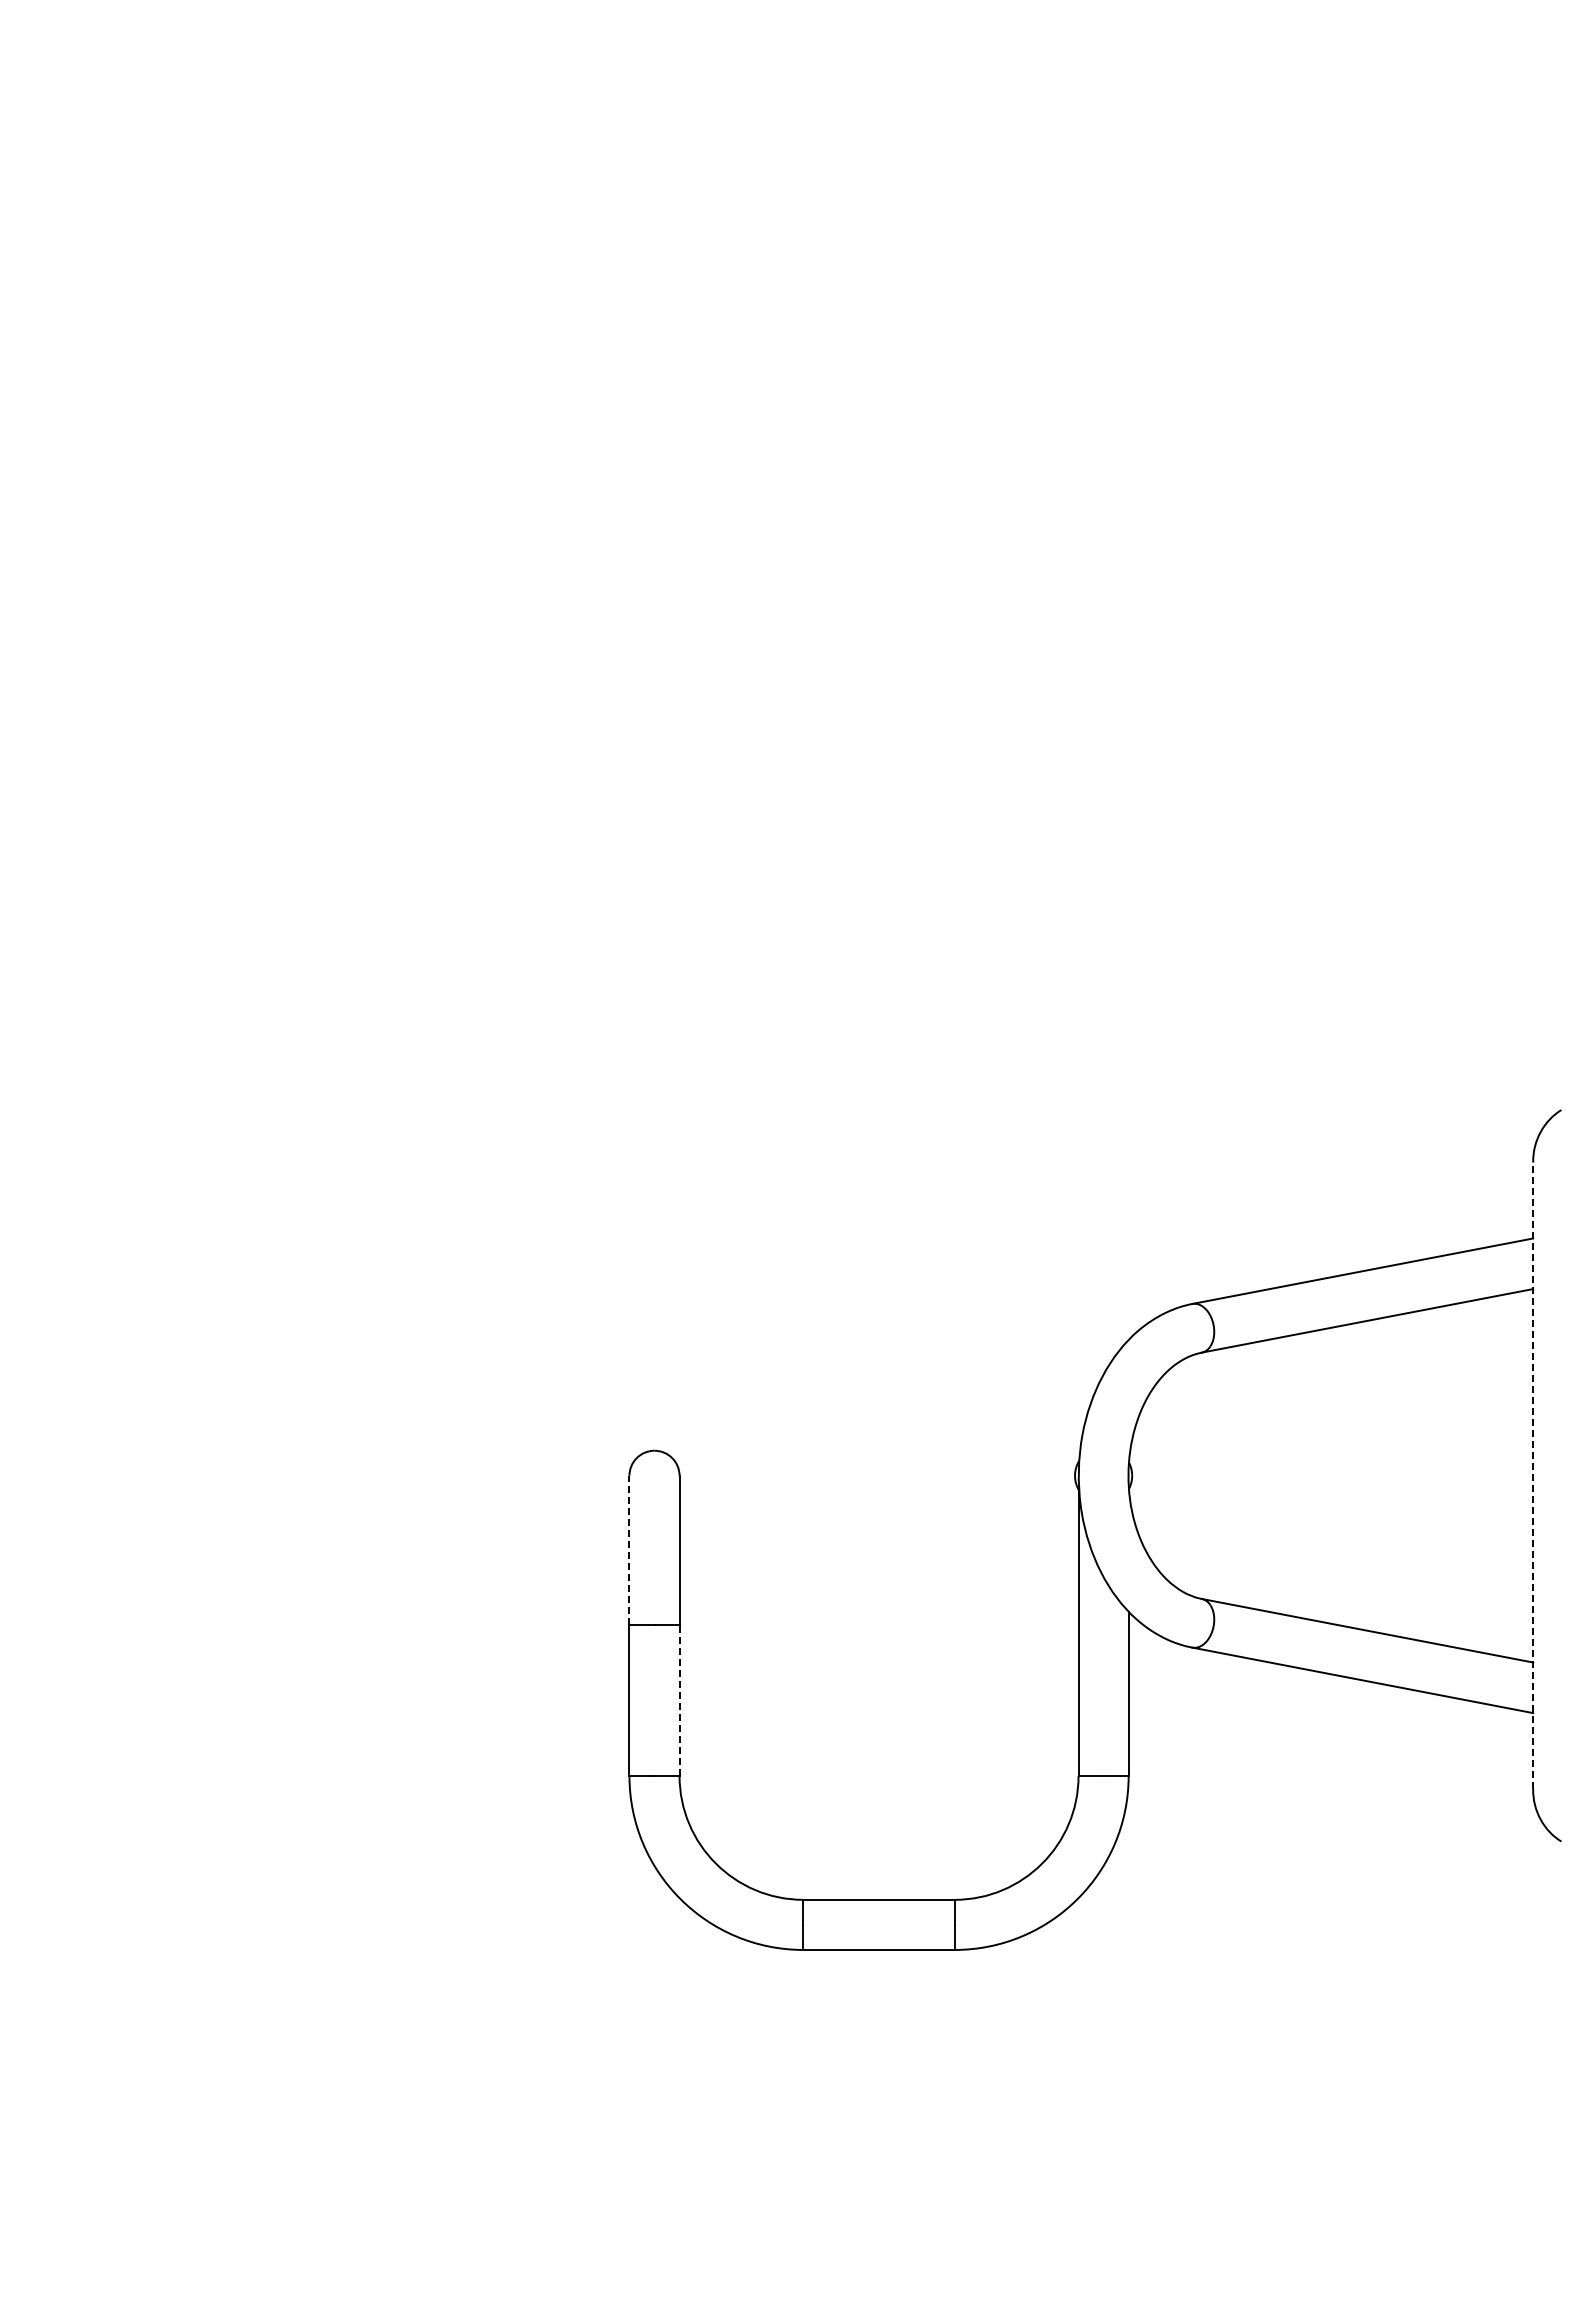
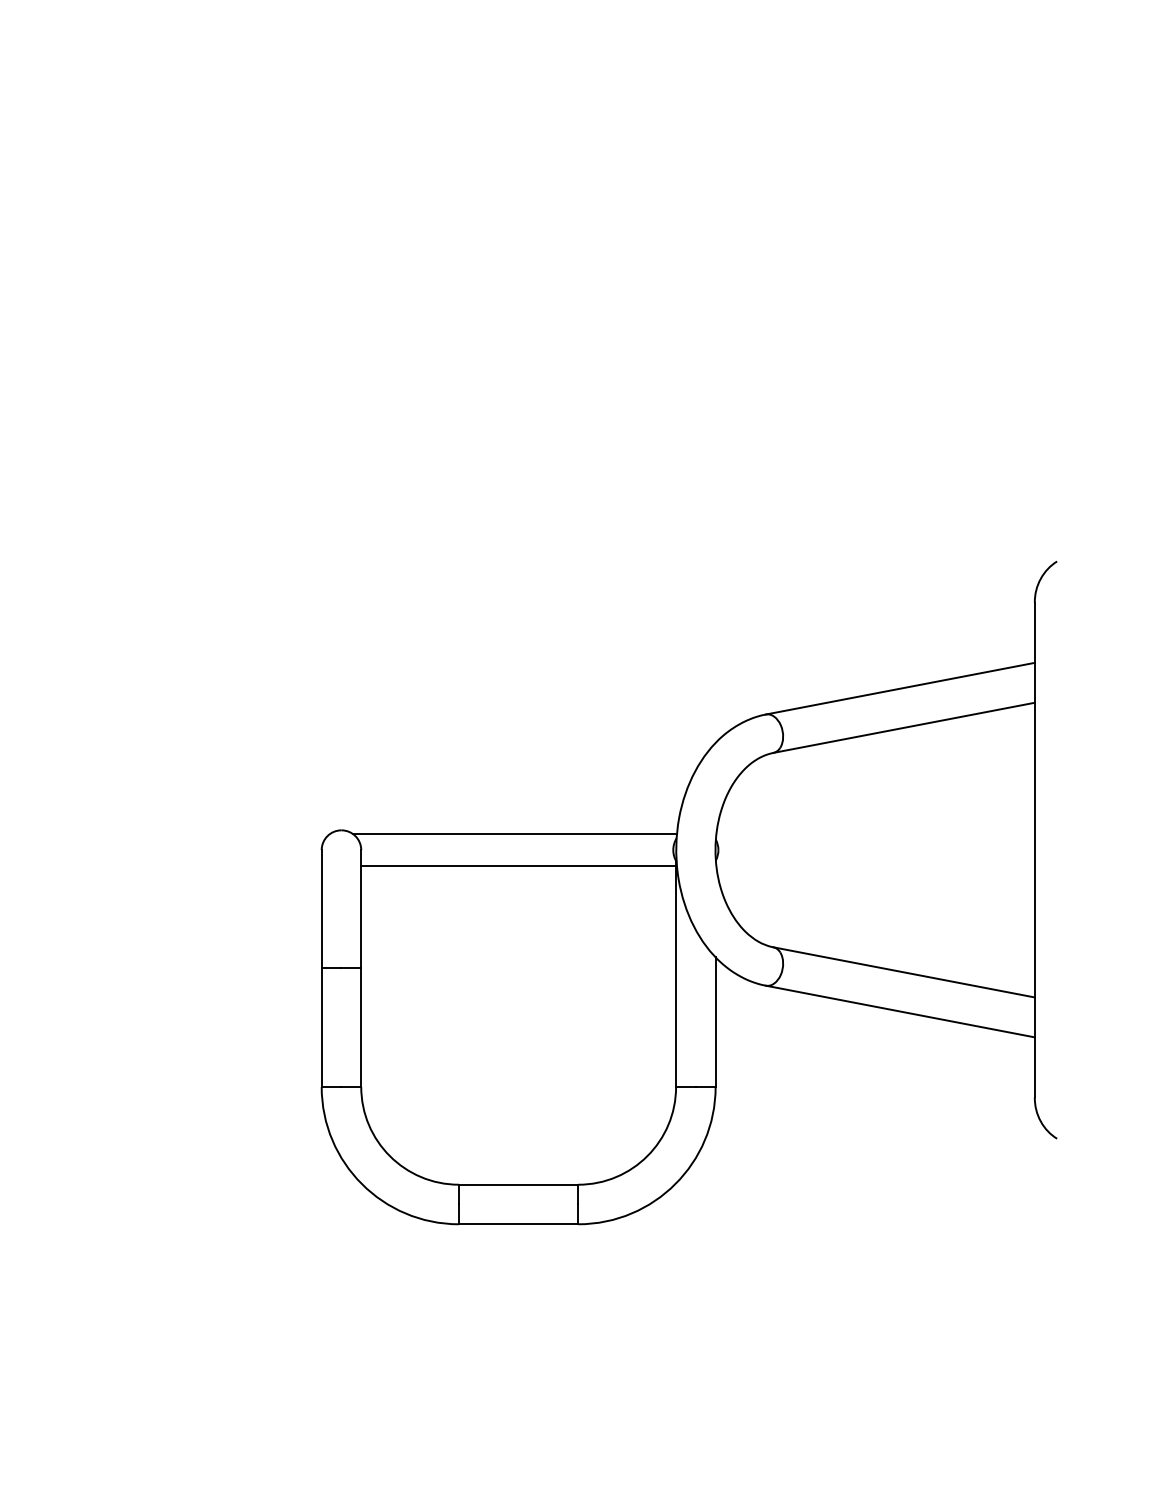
line: (874, 1455) -> (515, 834), added
line: (1533, 1475) -> (1035, 849), dashed -> solid
line: (878, 1495) -> (518, 865), added
line: (629, 1549) -> (321, 908), dashed -> solid
line: (679, 1700) -> (361, 1027), dashed -> solid

